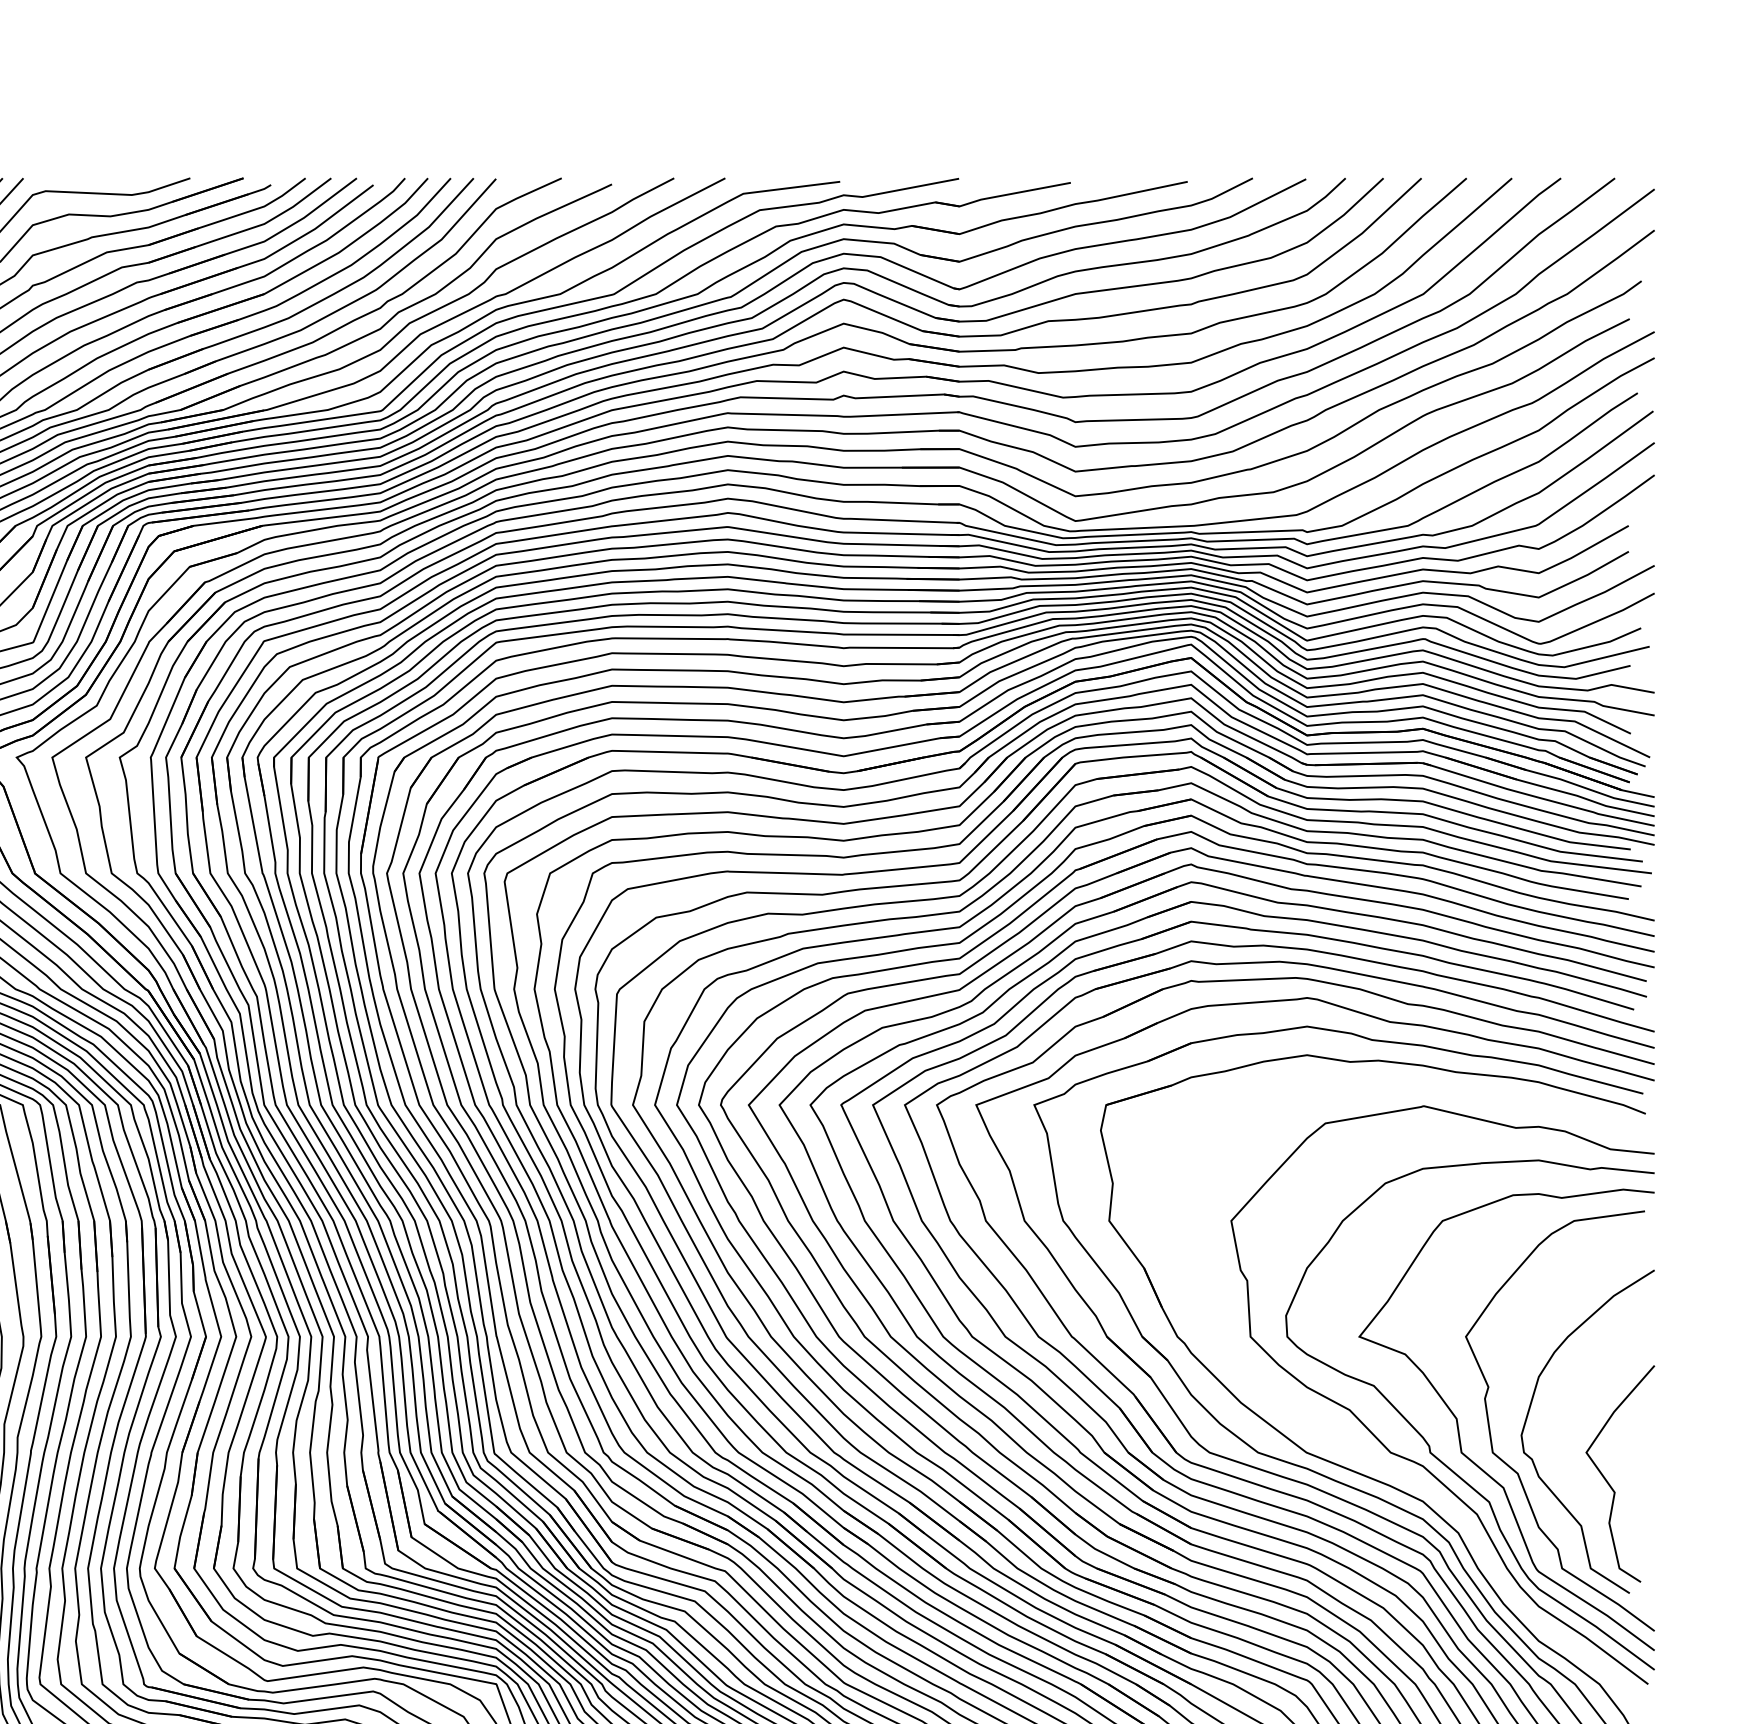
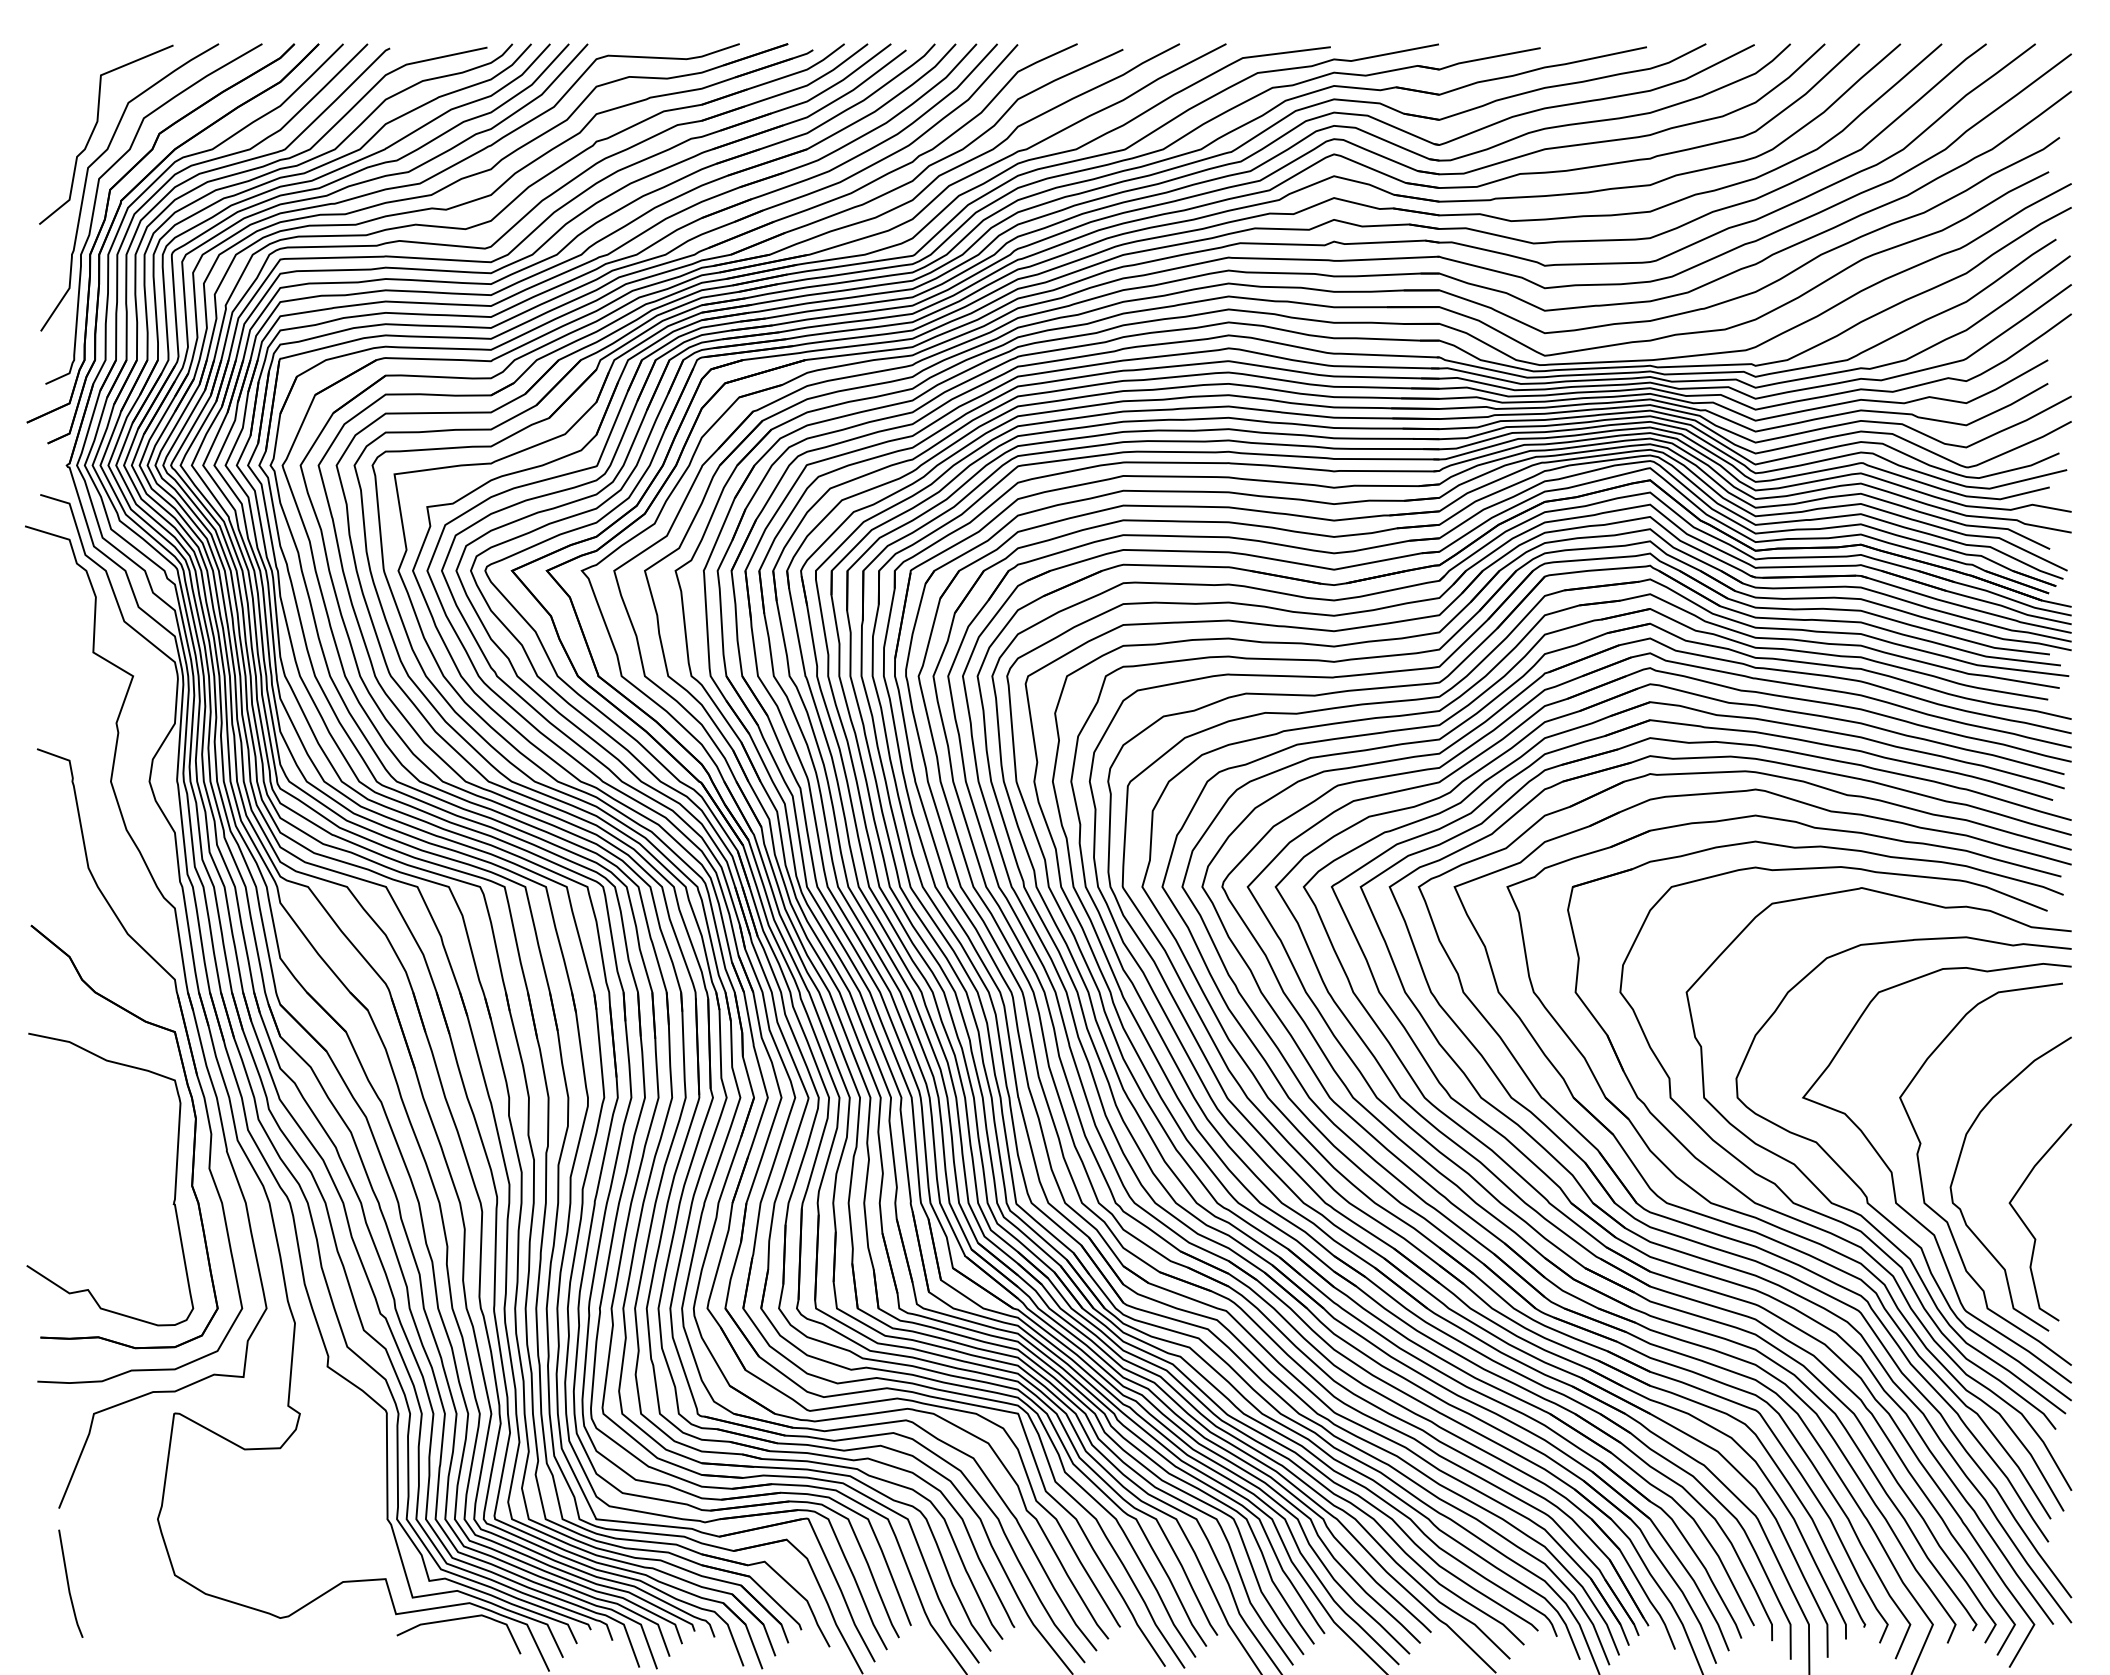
curve: (1367, 1458) -> (1810, 1208), added

